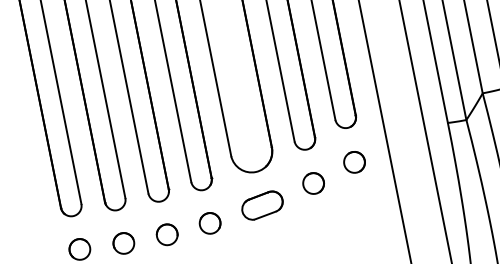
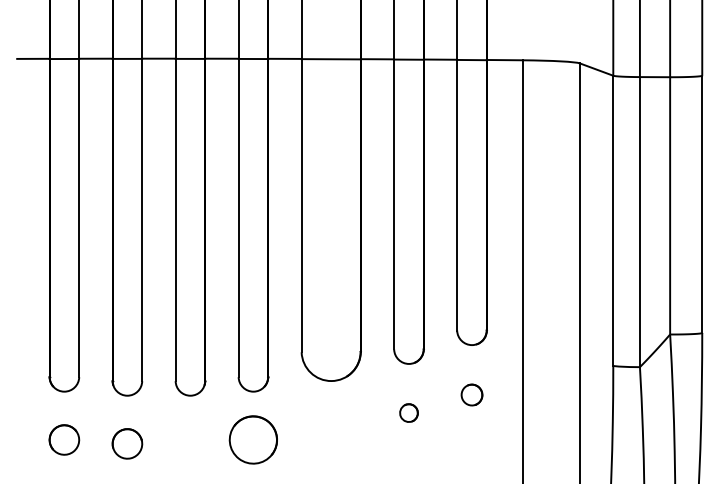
part: (354, 162) -> (471, 394), size x0.7
part: (313, 183) -> (408, 412), size x0.6
part: (262, 205) -> (331, 429), removed
part: (210, 223) -> (253, 439), size x1.6
part: (167, 234) -> (190, 443), removed

